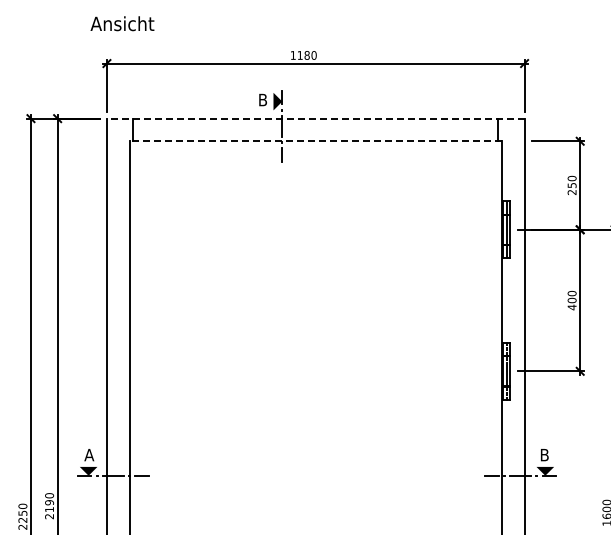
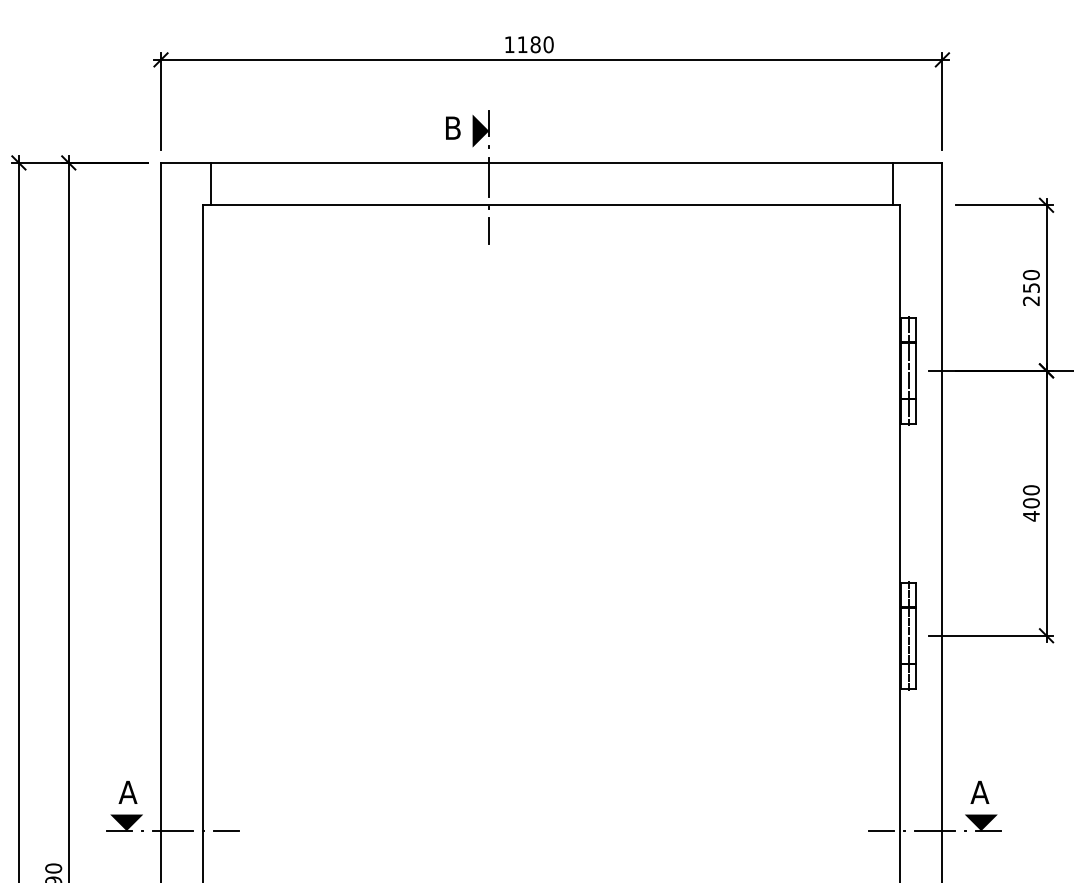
line: (315, 118) -> (551, 162), dashed -> solid
line: (315, 141) -> (551, 205), dashed -> solid
text: (544, 455) -> (979, 793), B -> A

